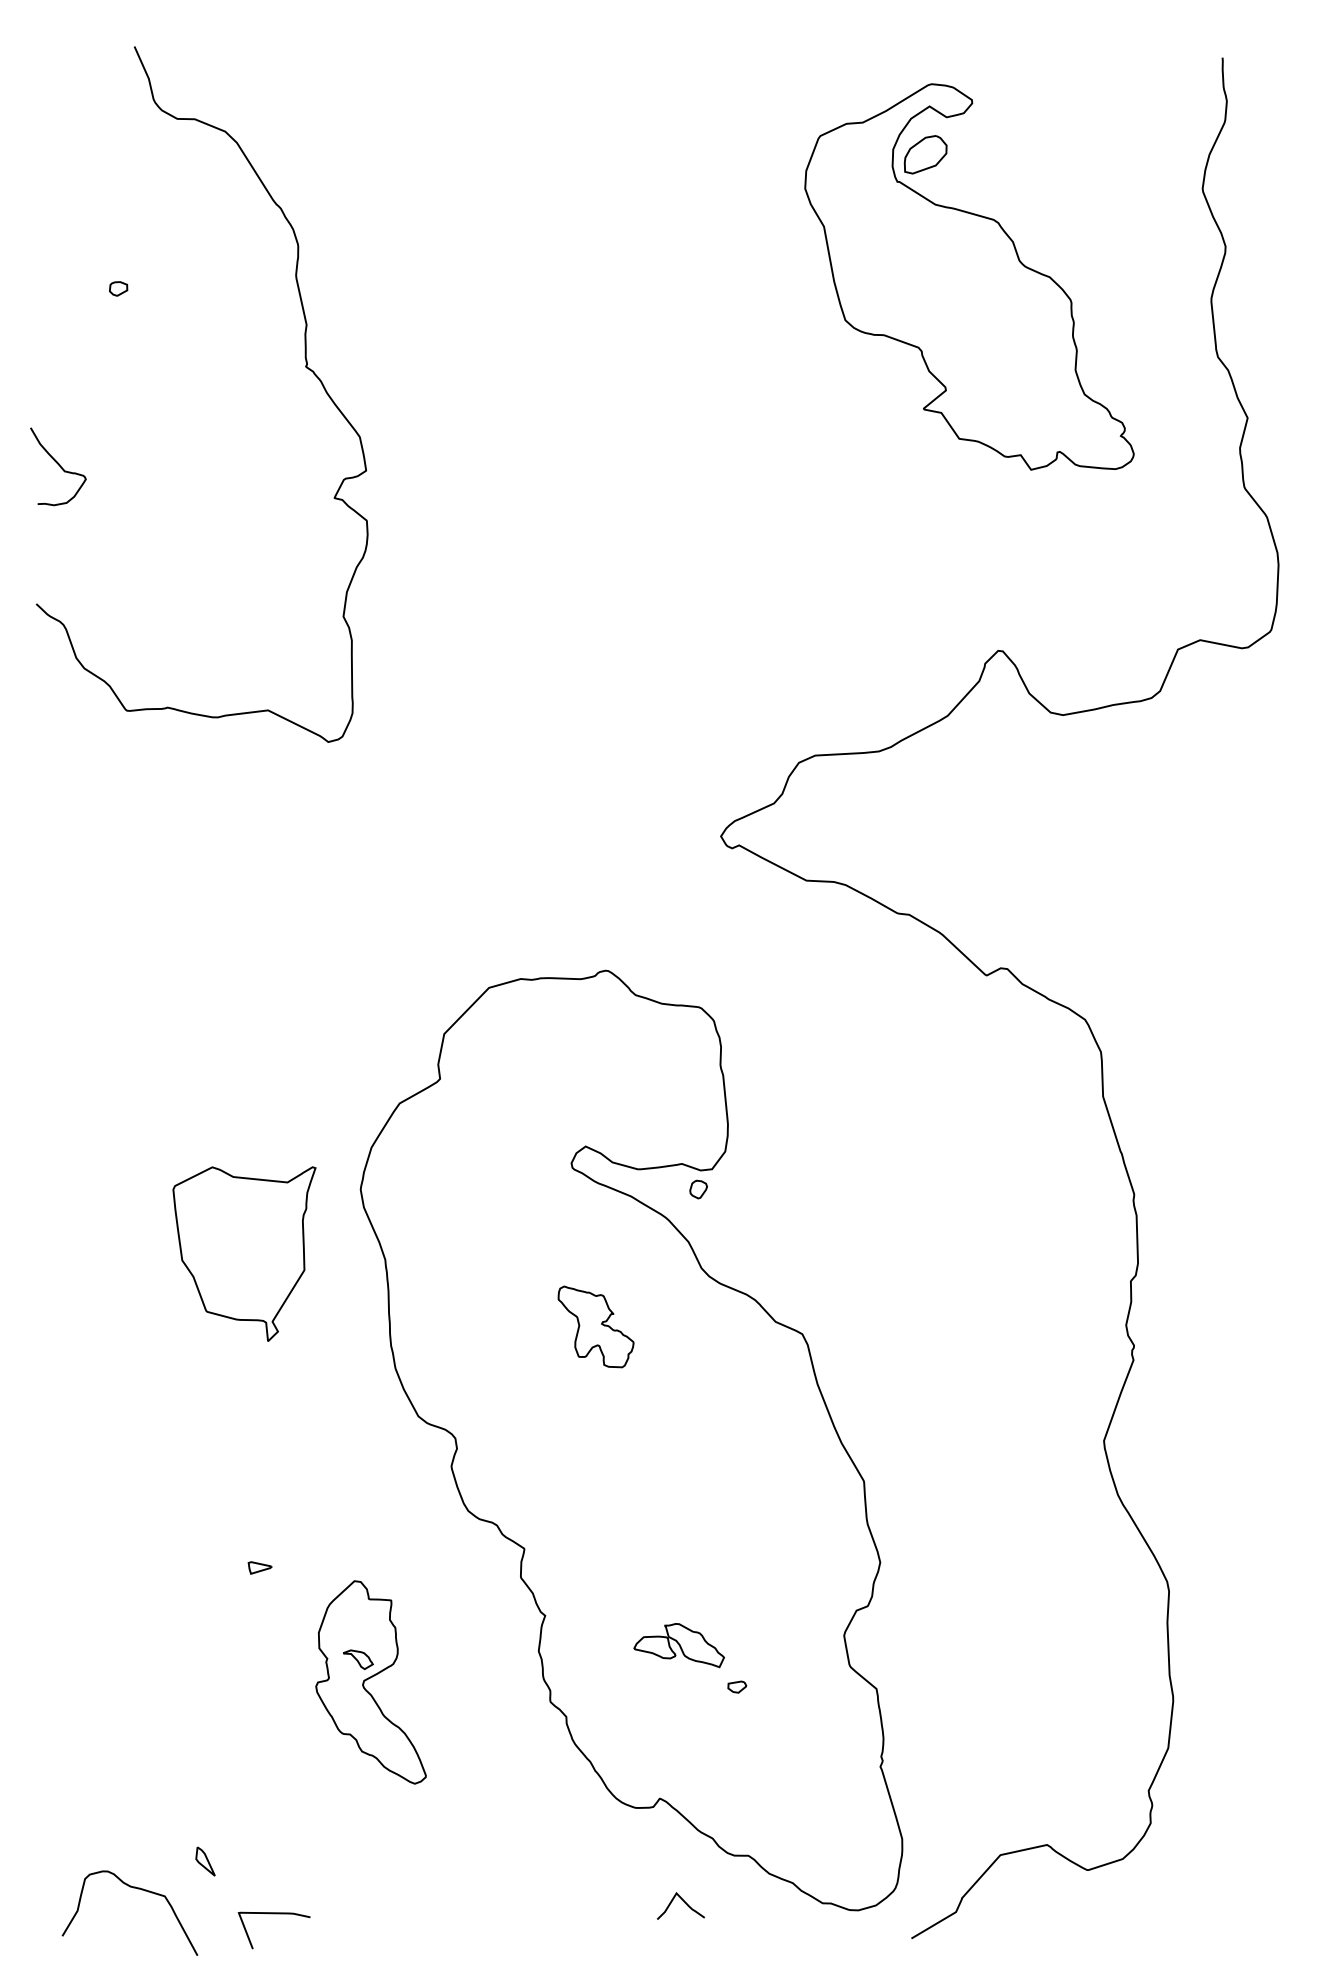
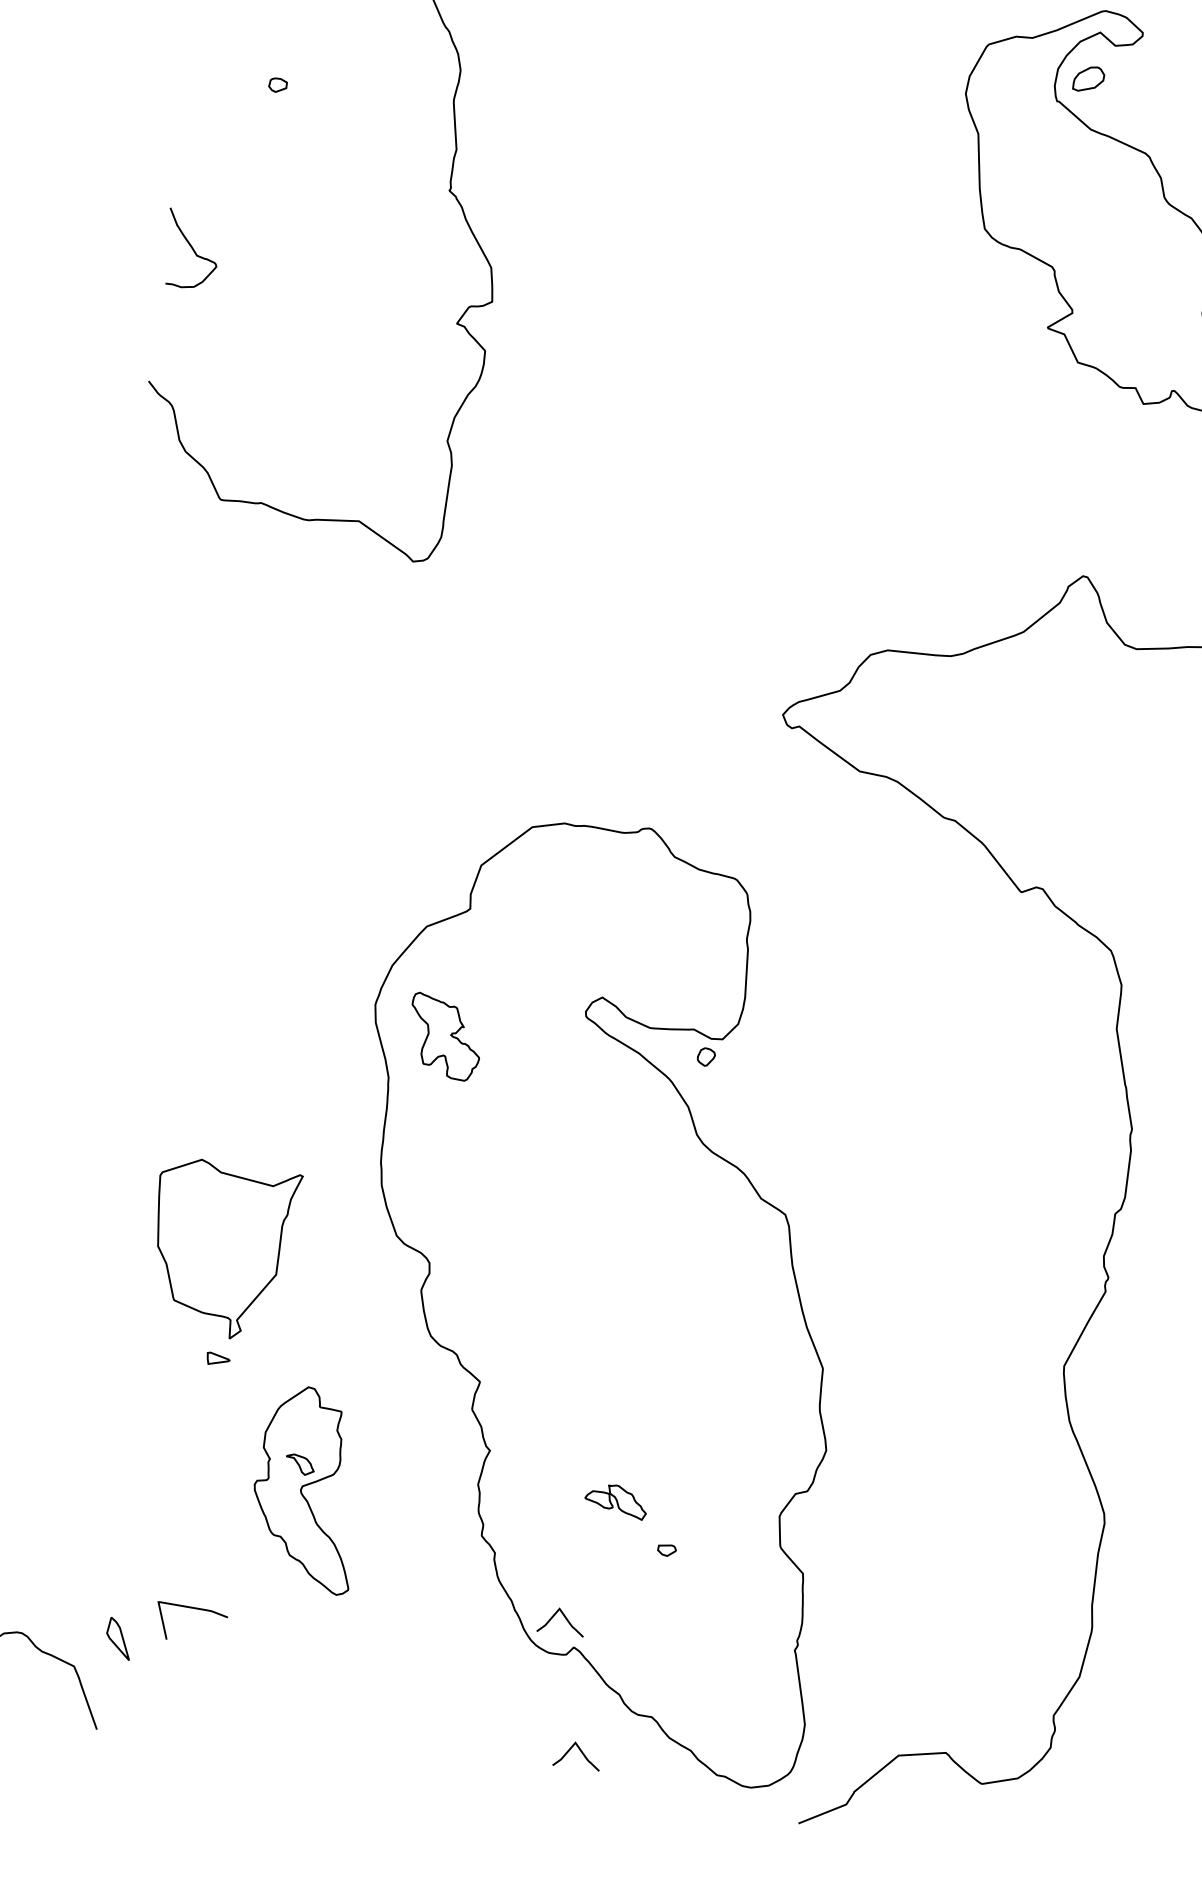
part: (925, 154) -> (1088, 78), size x0.7
part: (244, 1253) -> (220, 1249), moved
part: (595, 1326) -> (444, 1036), moved
part: (678, 1645) -> (615, 1500), size x0.7
curve: (647, 1772) -> (565, 1619), added
part: (205, 1861) -> (119, 1638), size x1.4
curve: (273, 1914) -> (192, 1608), moved

